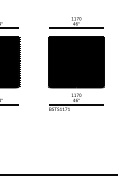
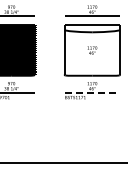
fill: (75, 62) -> (91, 50), removed
line: (76, 104) -> (92, 92), solid -> dashed

